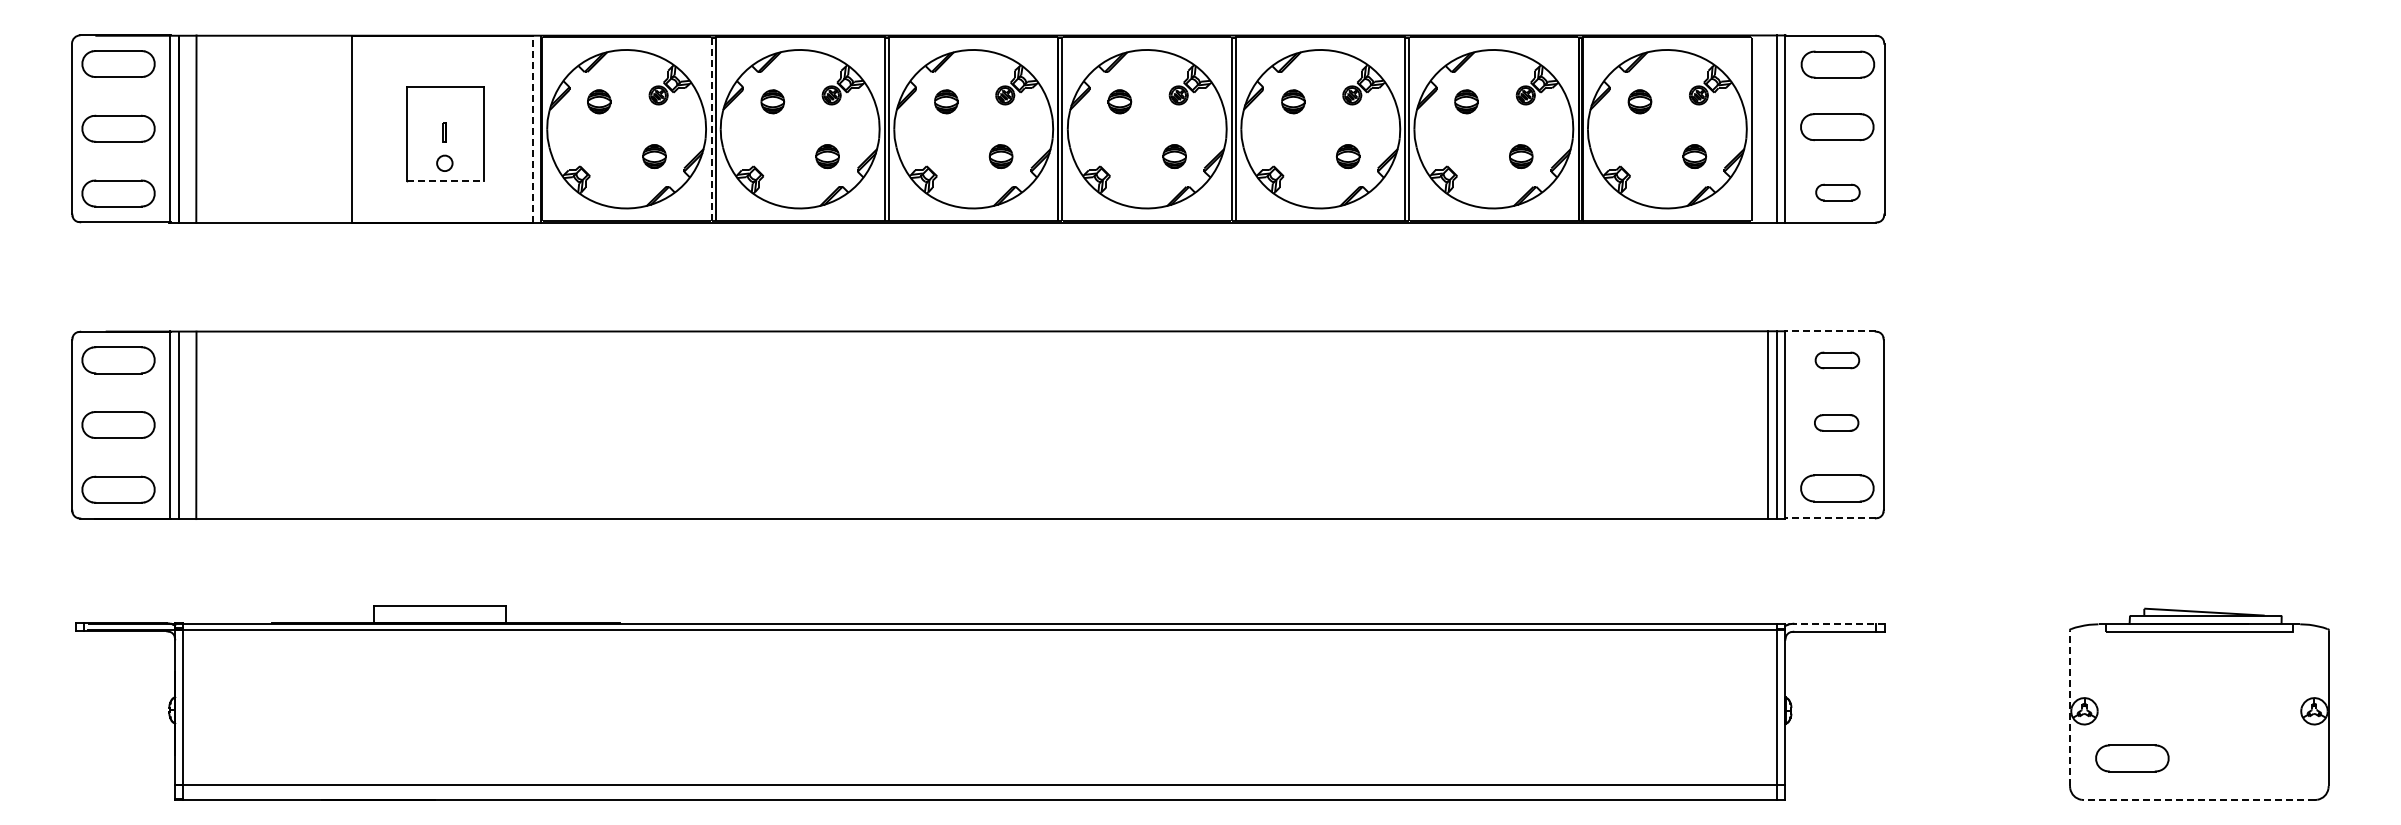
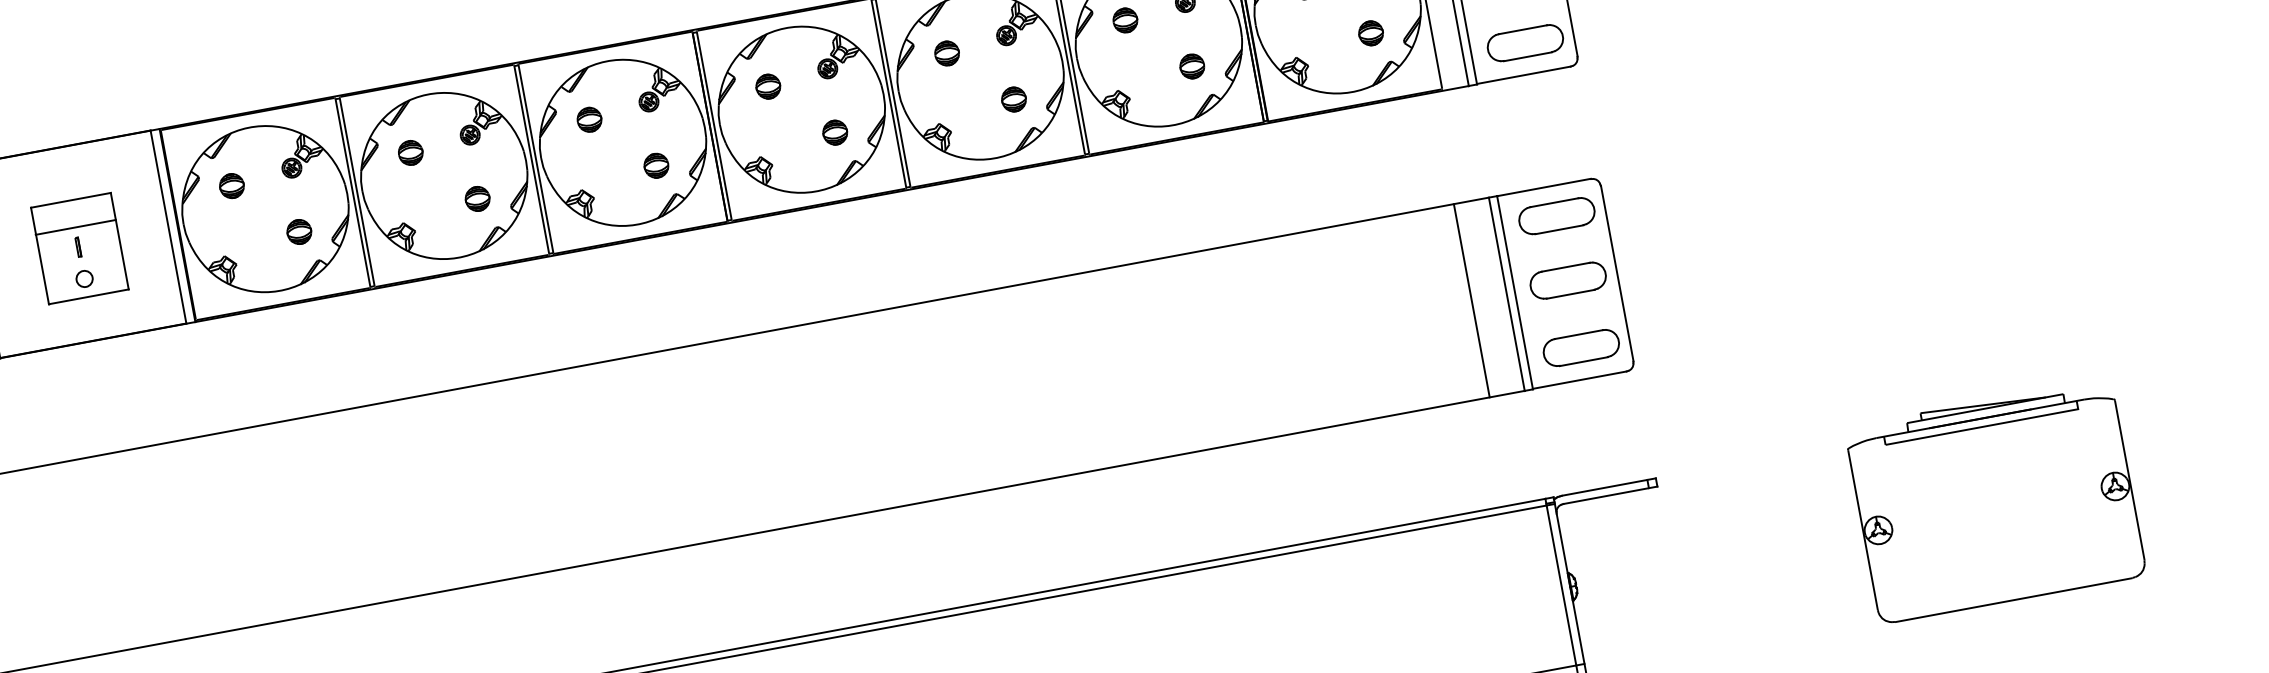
line: (445, 113) -> (75, 227), added
line: (532, 129) -> (168, 227), dashed -> solid
line: (711, 129) -> (352, 193), dashed -> solid
line: (445, 180) -> (88, 296), dashed -> solid
part: (1837, 192) -> (1524, 43), size x1.67
line: (1830, 331) -> (1544, 187), dashed -> solid
part: (1837, 360) -> (1557, 216), size x1.67
part: (1836, 422) -> (1567, 280), size x1.67
line: (1767, 424) -> (1471, 300), moved
line: (1830, 518) -> (1580, 380), dashed -> solid
line: (1839, 623) -> (1609, 486), dashed -> solid
line: (2069, 708) -> (1862, 530), dashed -> solid
part: (2132, 758) -> (1936, 569), removed
line: (2198, 800) -> (2013, 600), dashed -> solid

